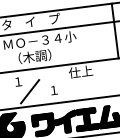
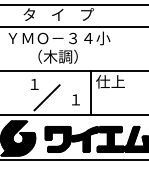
line: (66, 83) -> (91, 93), added

